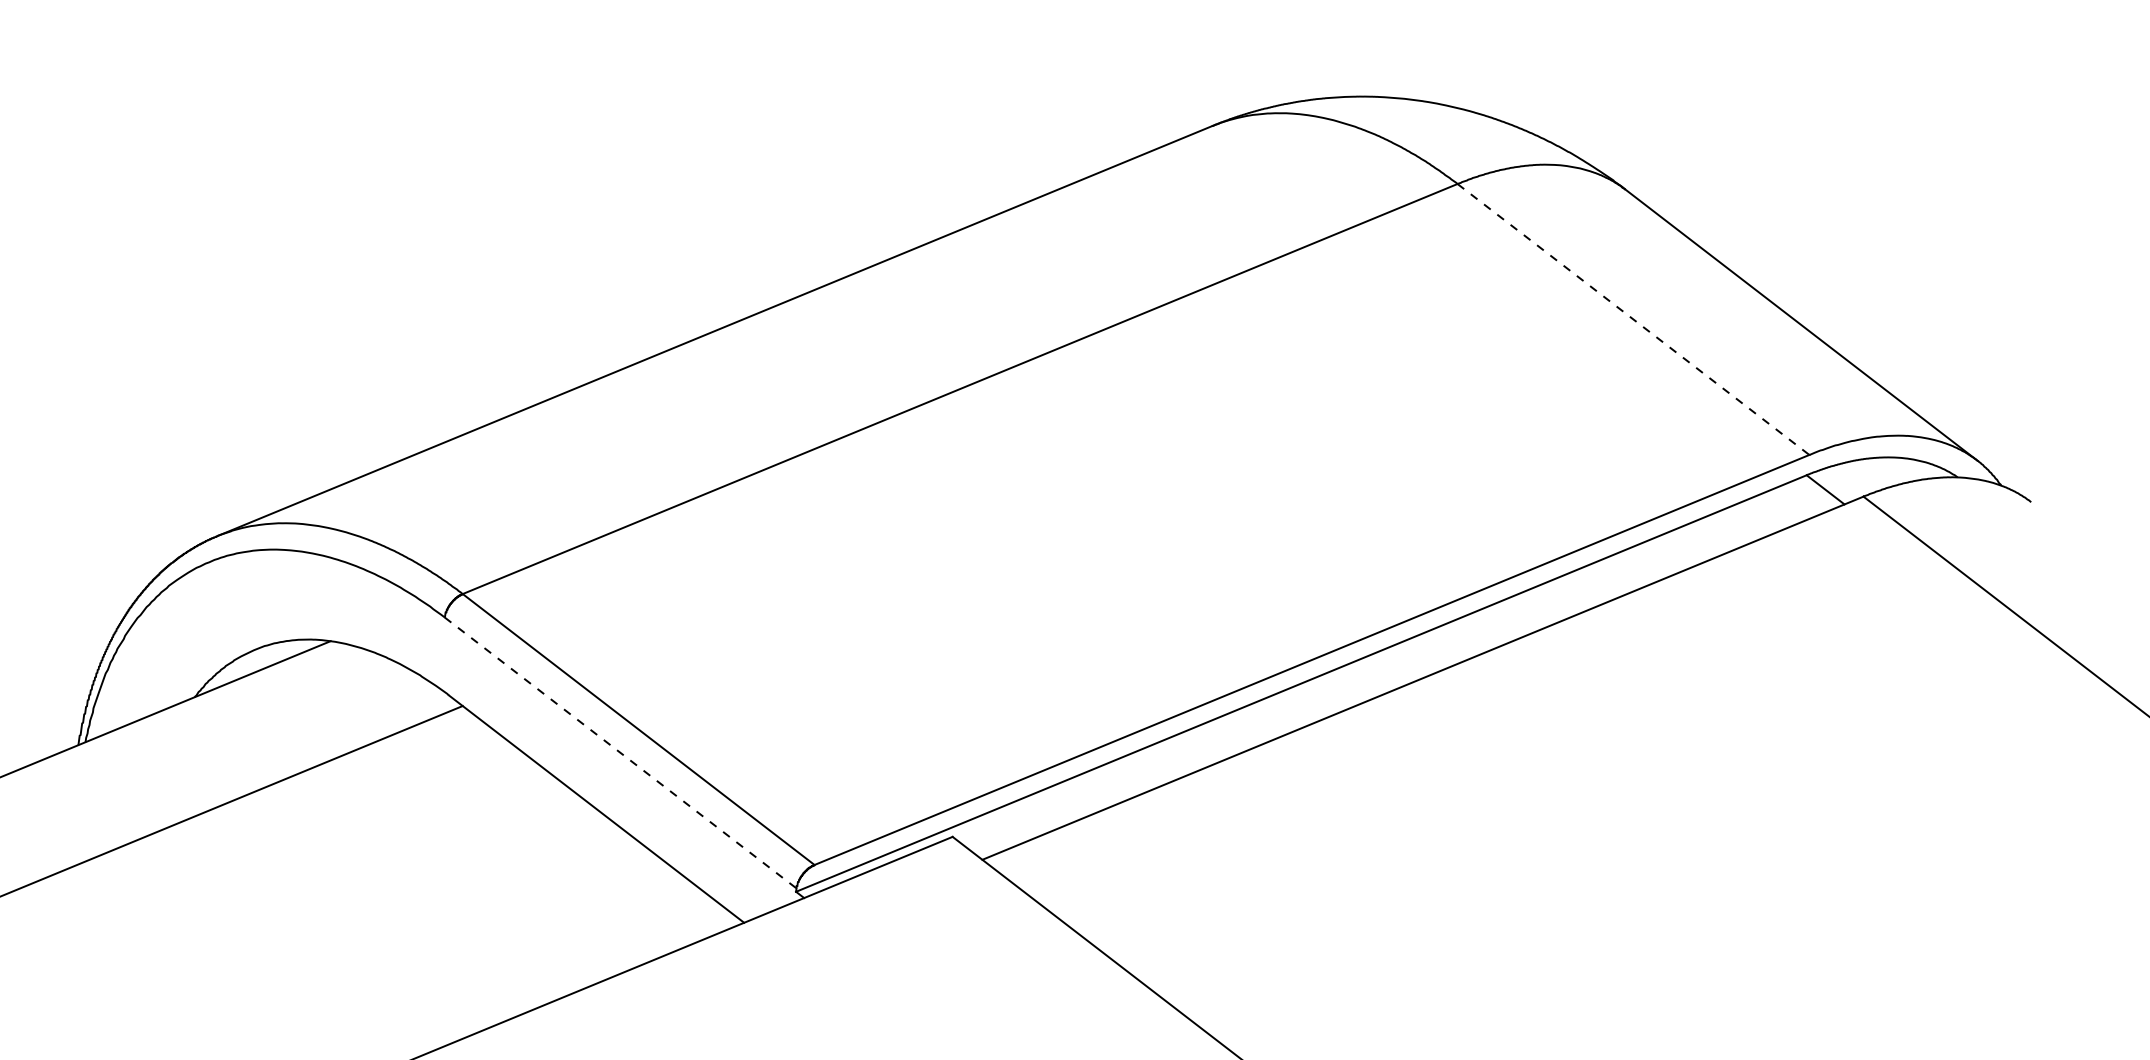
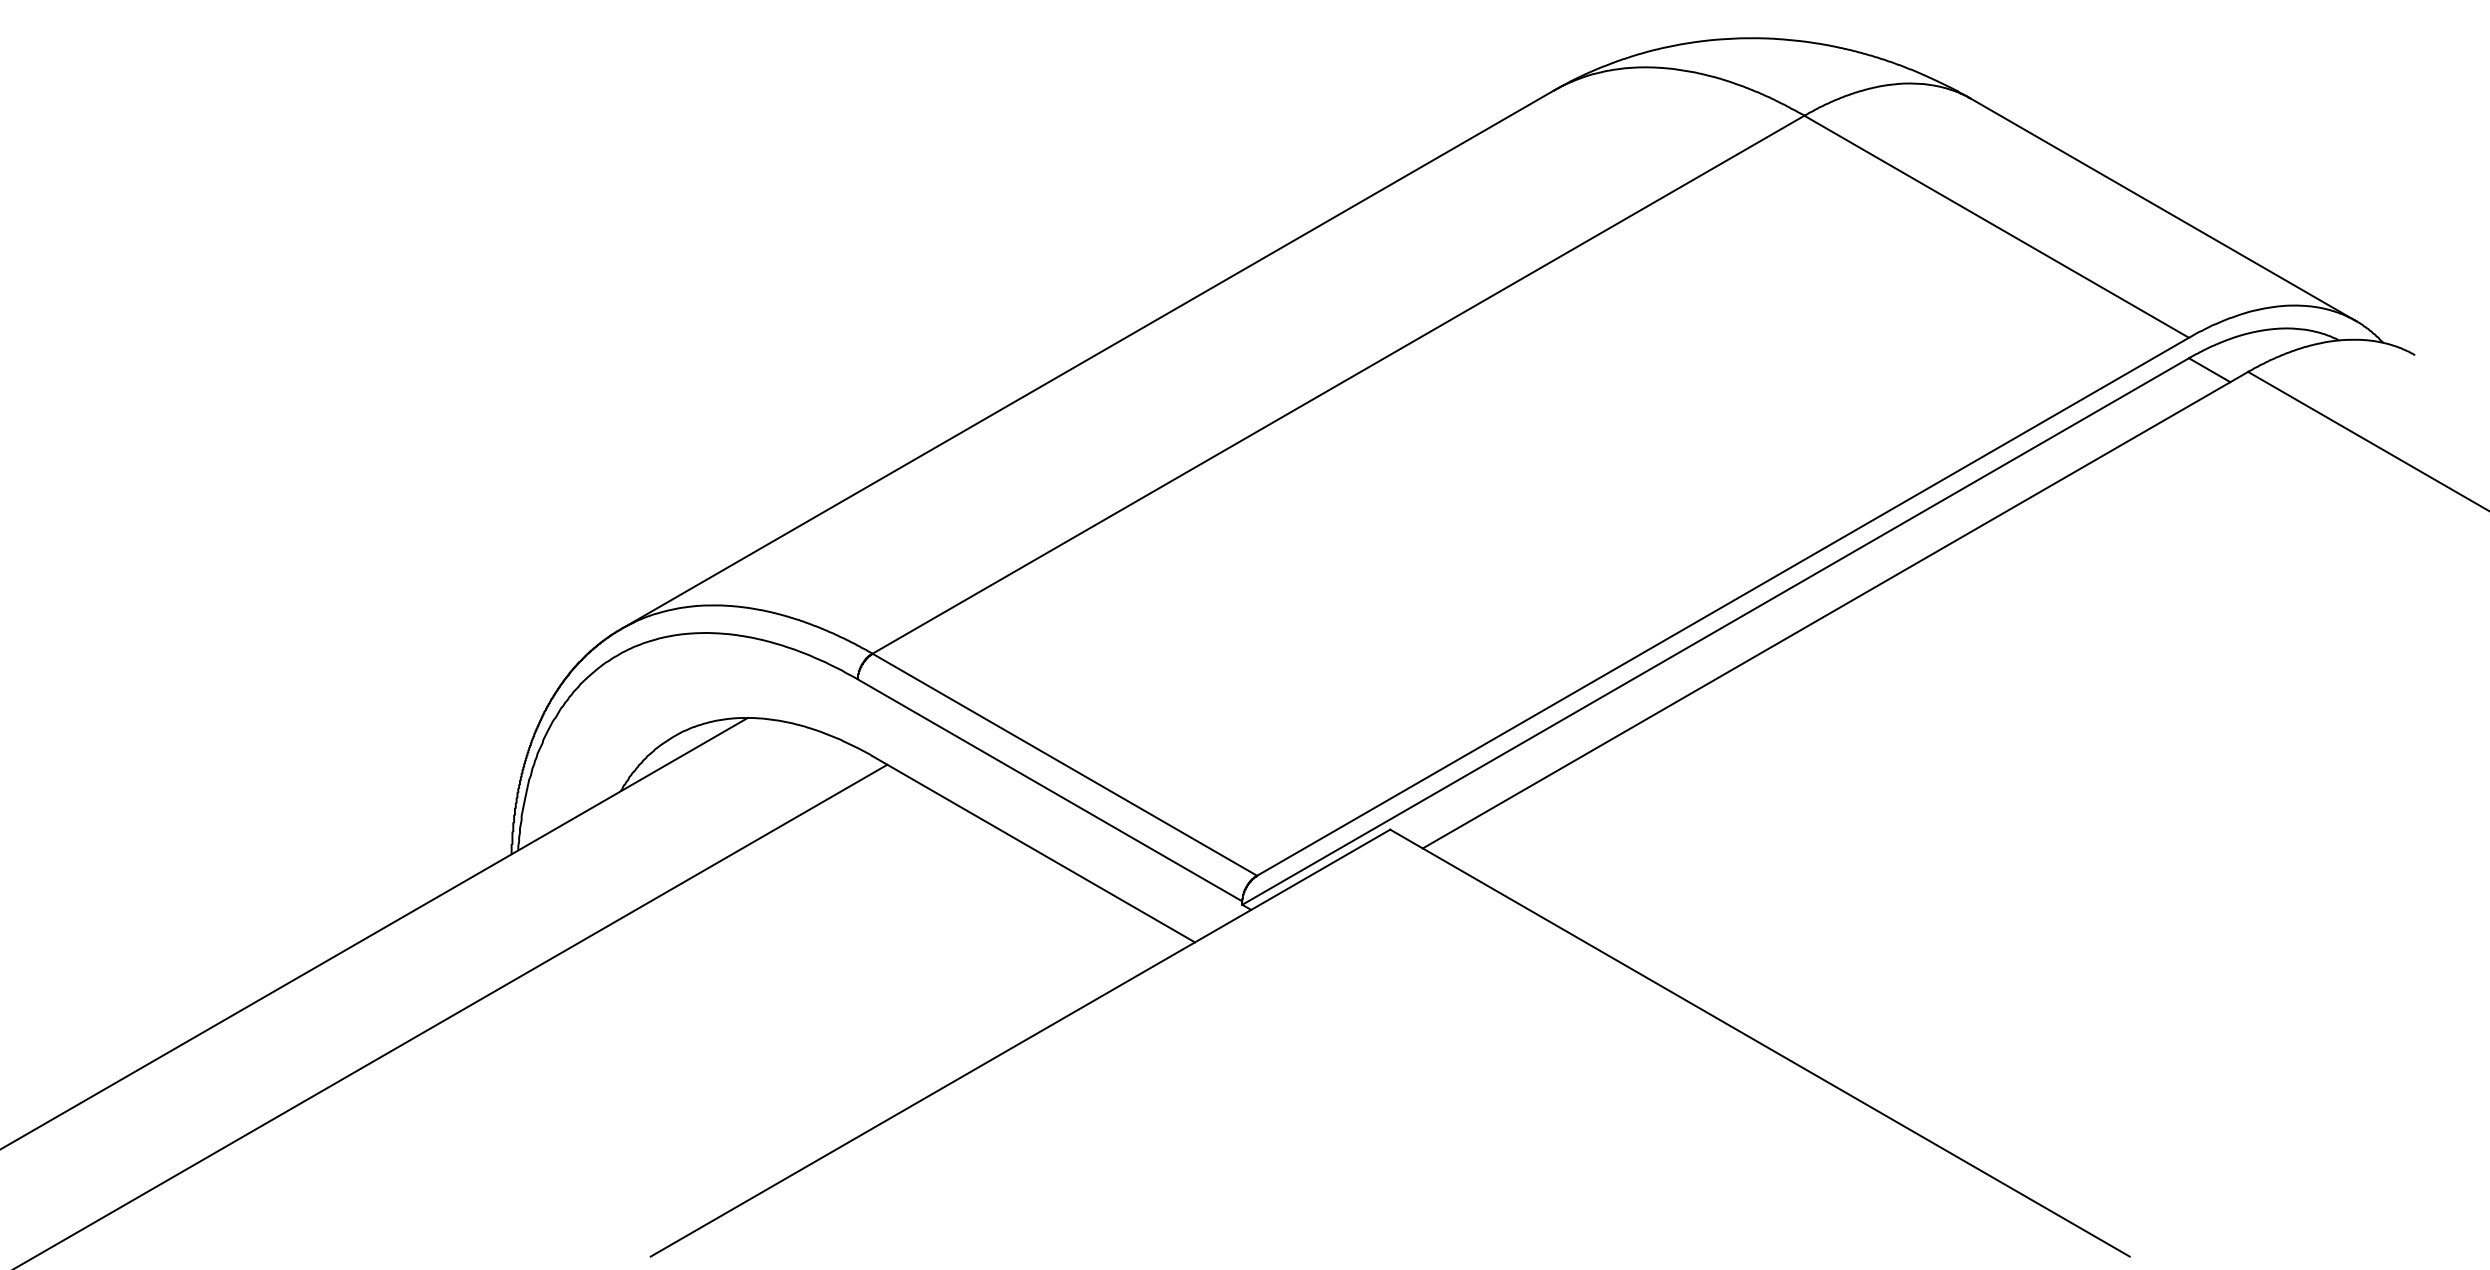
line: (1634, 320) -> (1997, 227), dashed -> solid
line: (621, 753) -> (1050, 790), dashed -> solid

